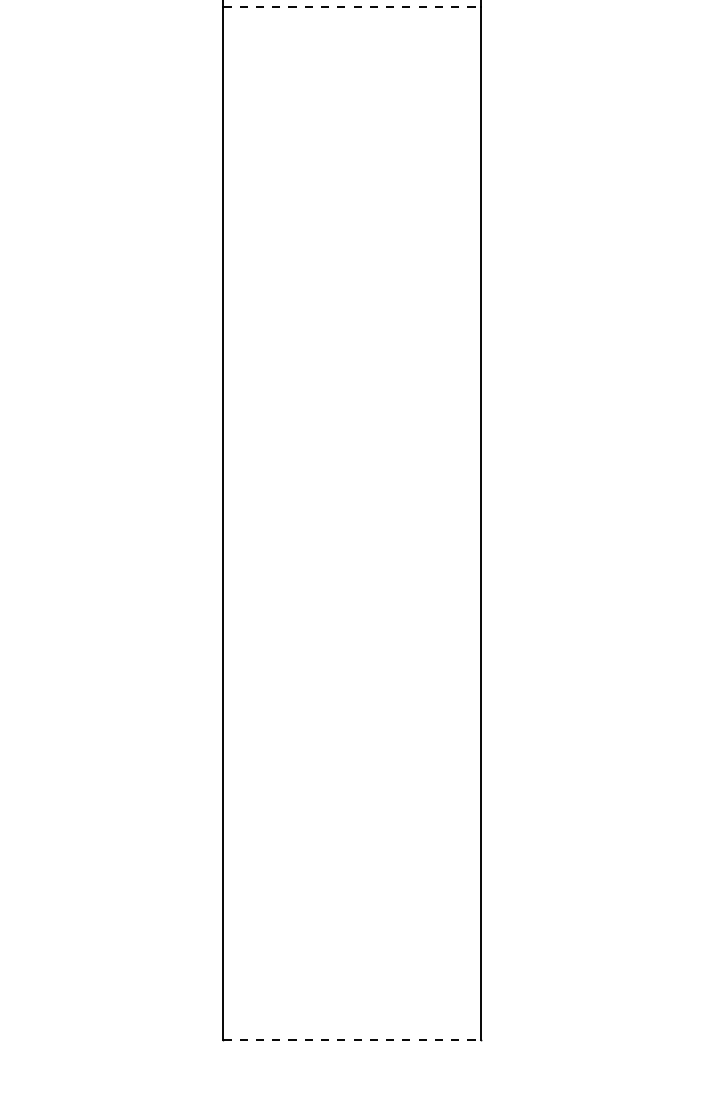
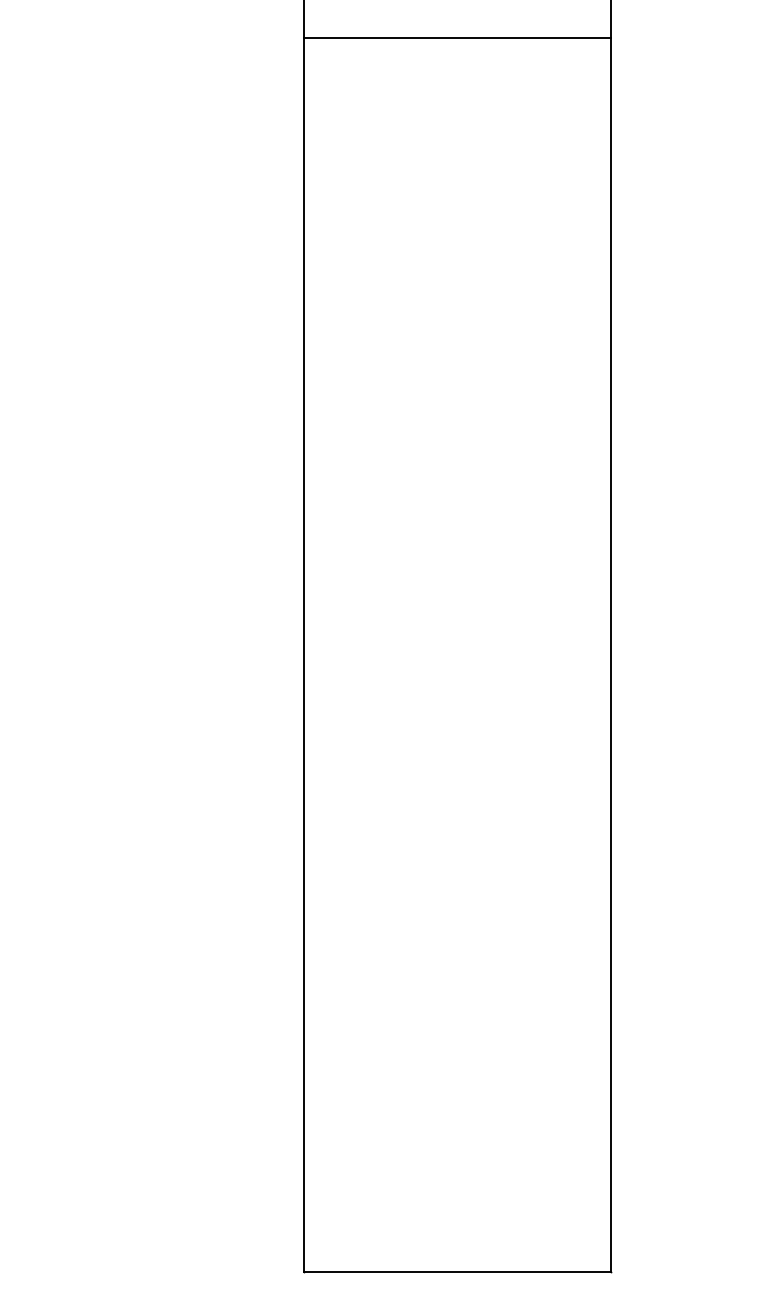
line: (352, 7) -> (458, 38), dashed -> solid
line: (352, 1040) -> (458, 1271), dashed -> solid

